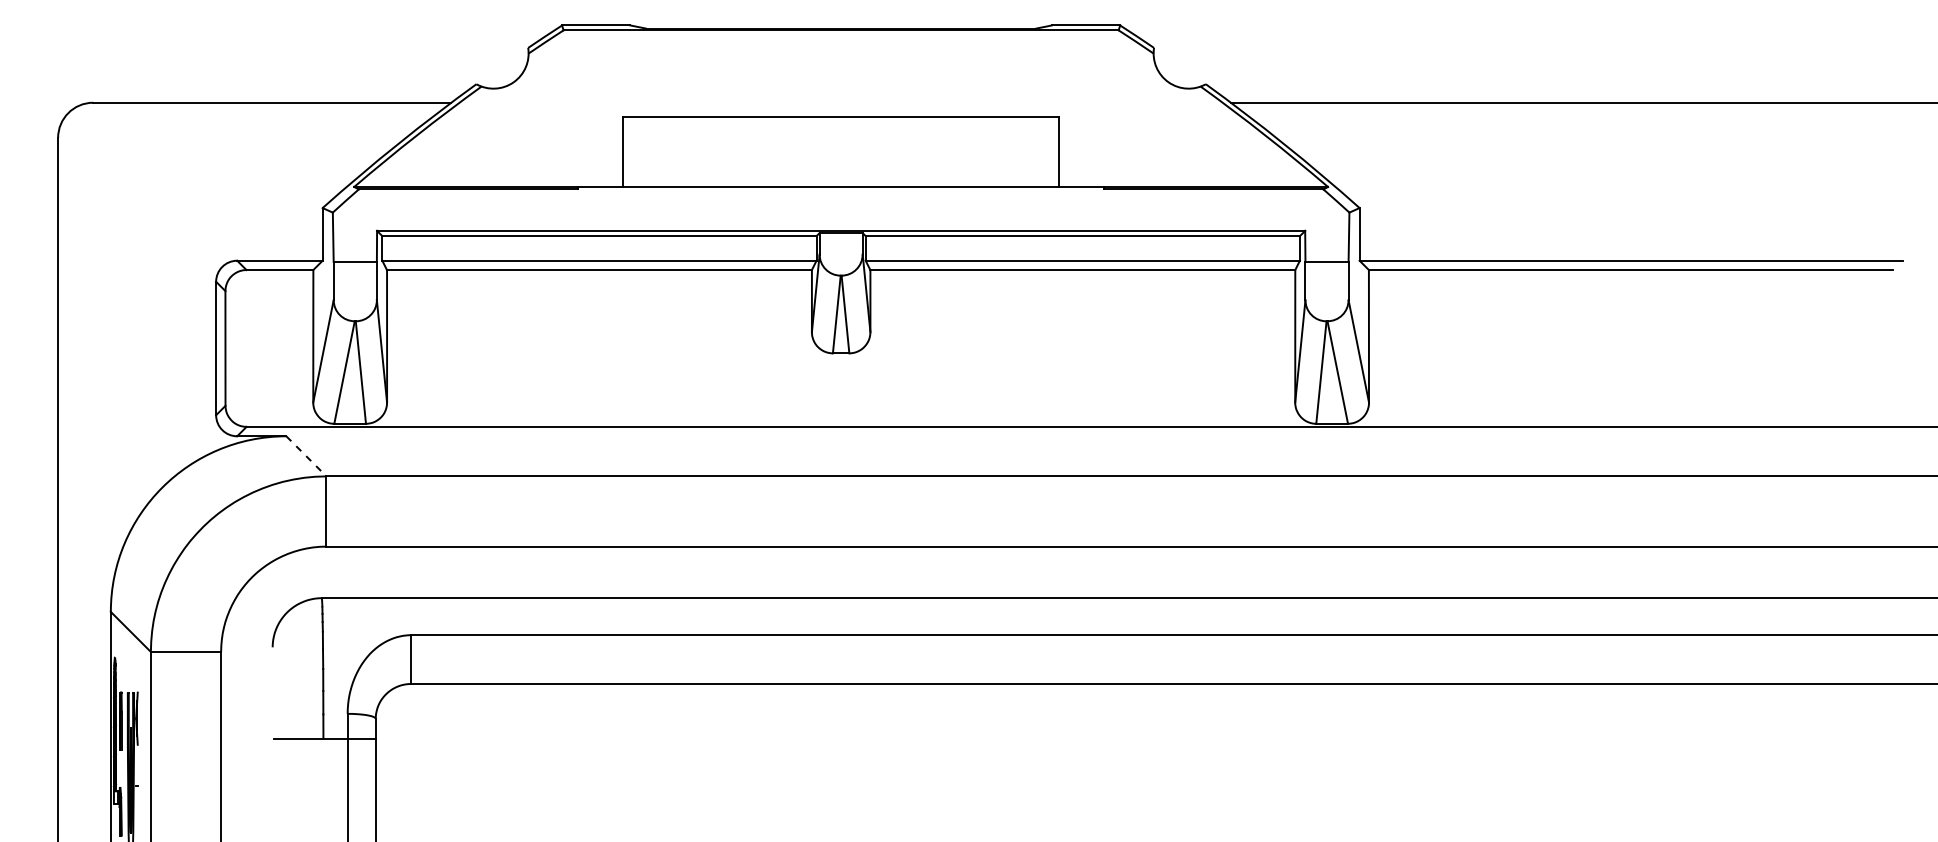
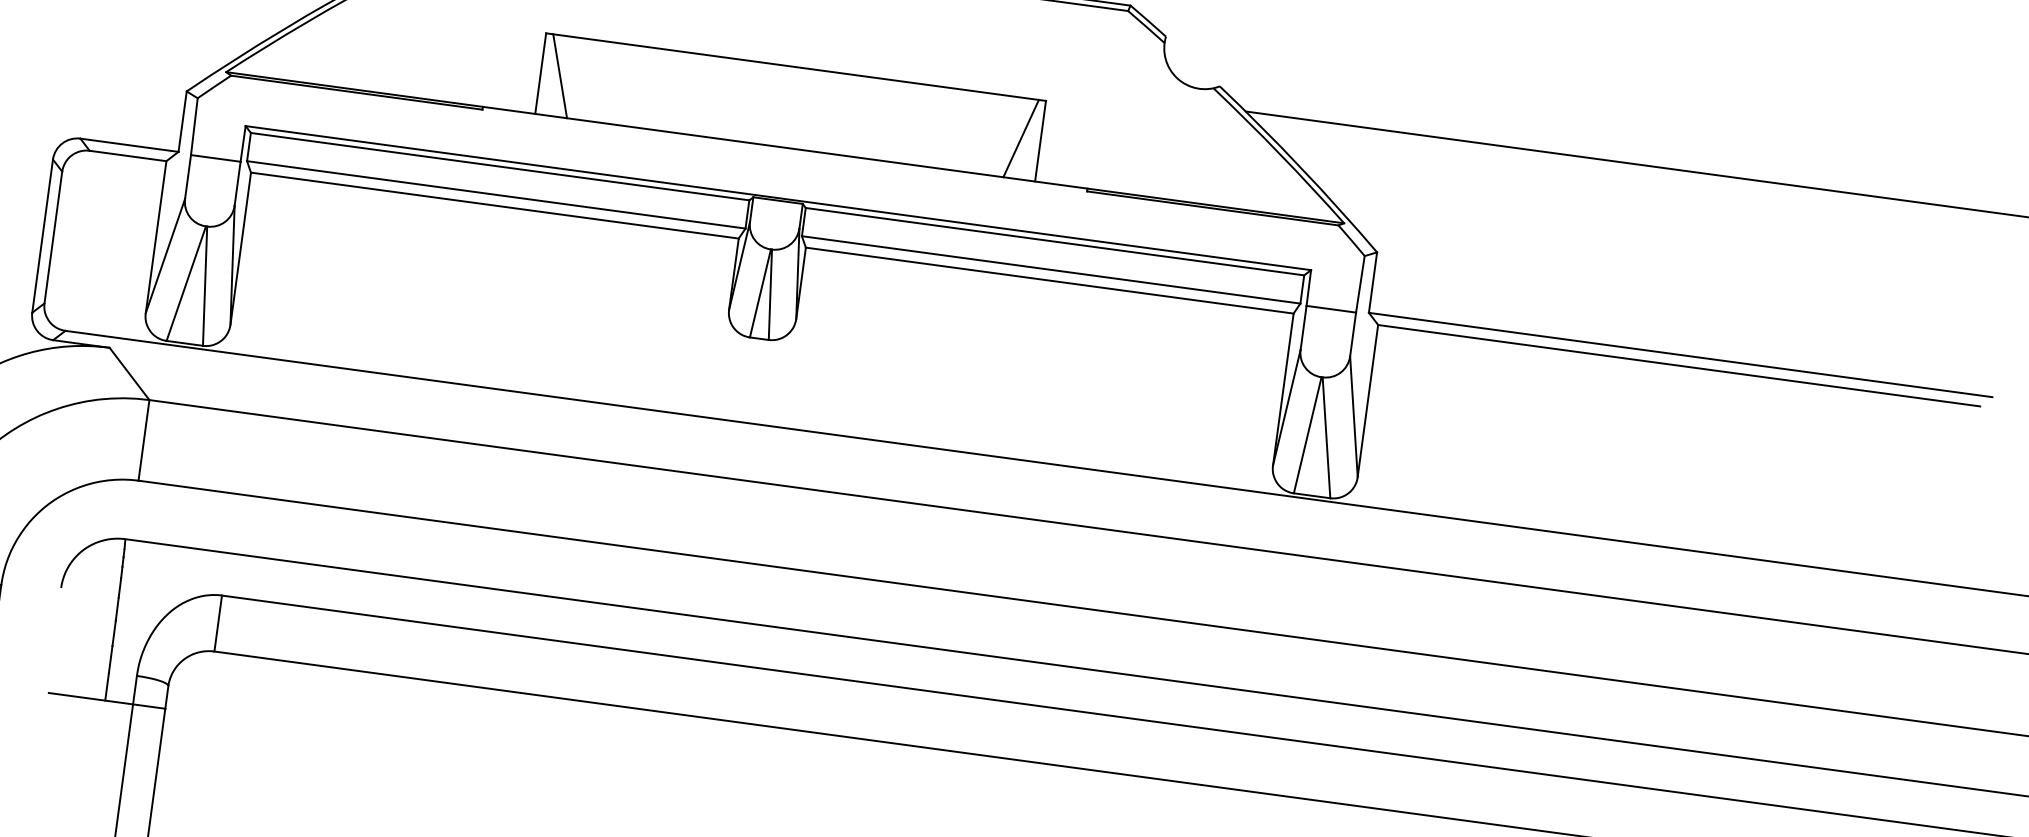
line: (640, 151) -> (560, 75), added
line: (1041, 151) -> (1020, 138), added
line: (306, 456) -> (129, 374), dashed -> solid

